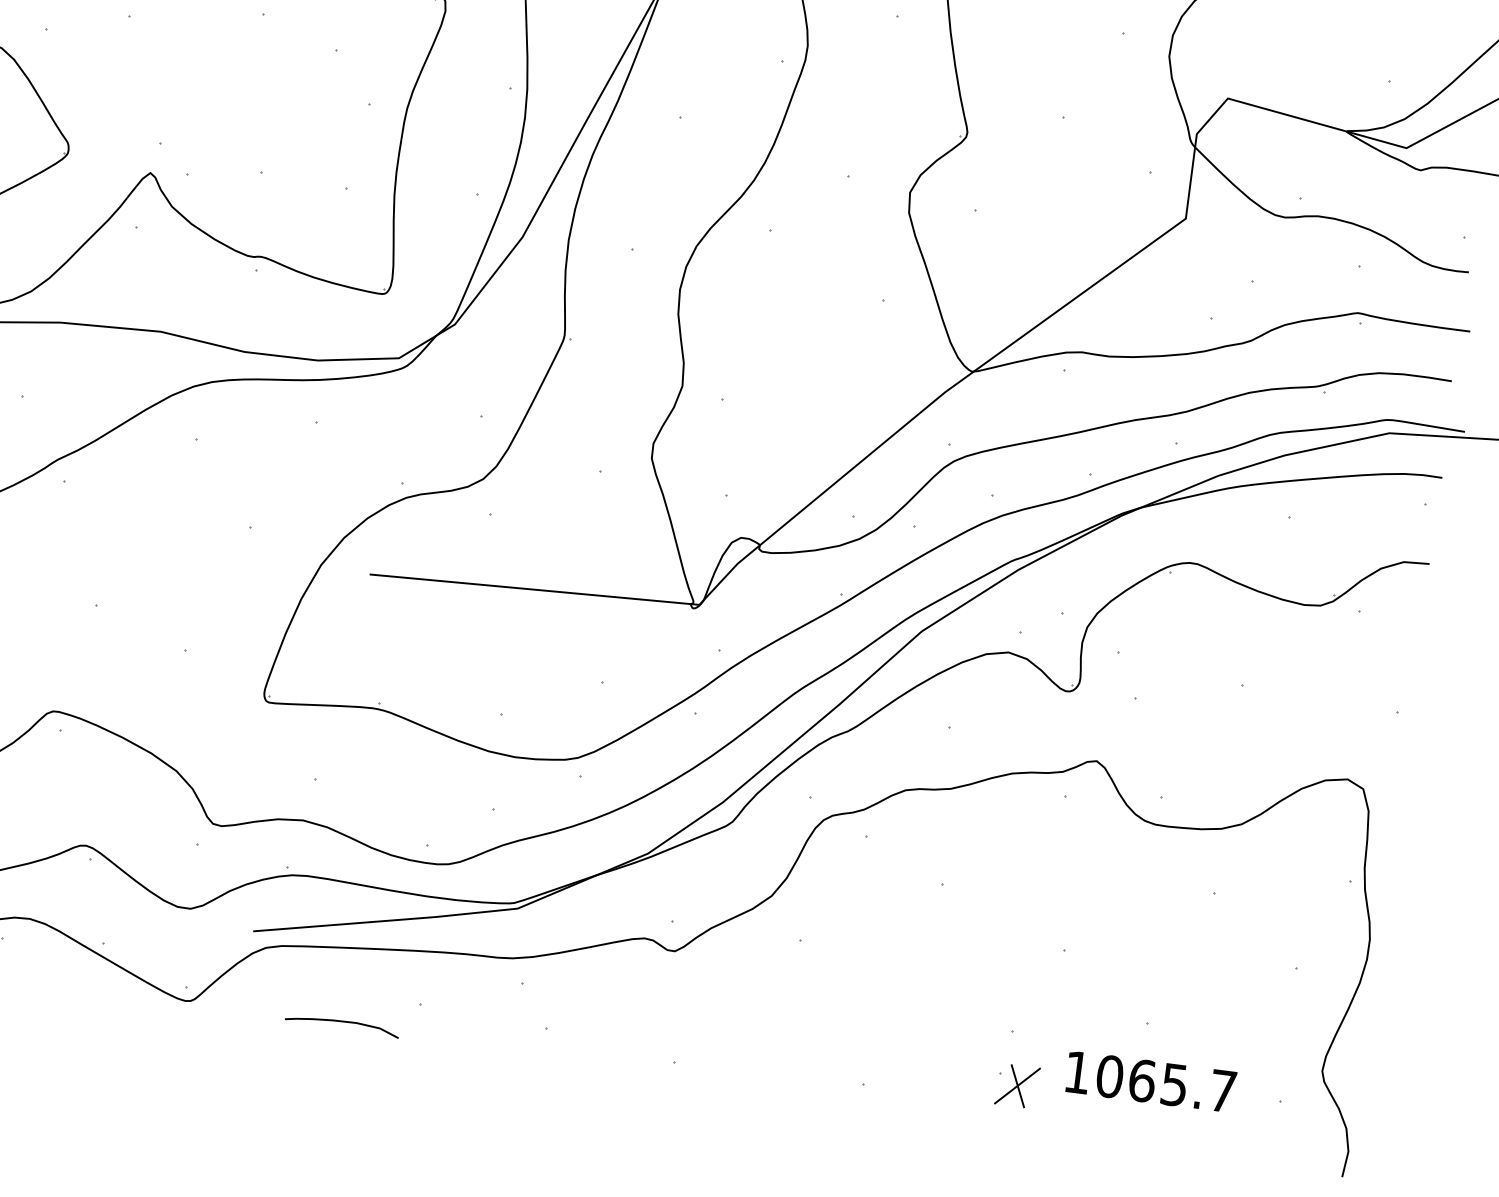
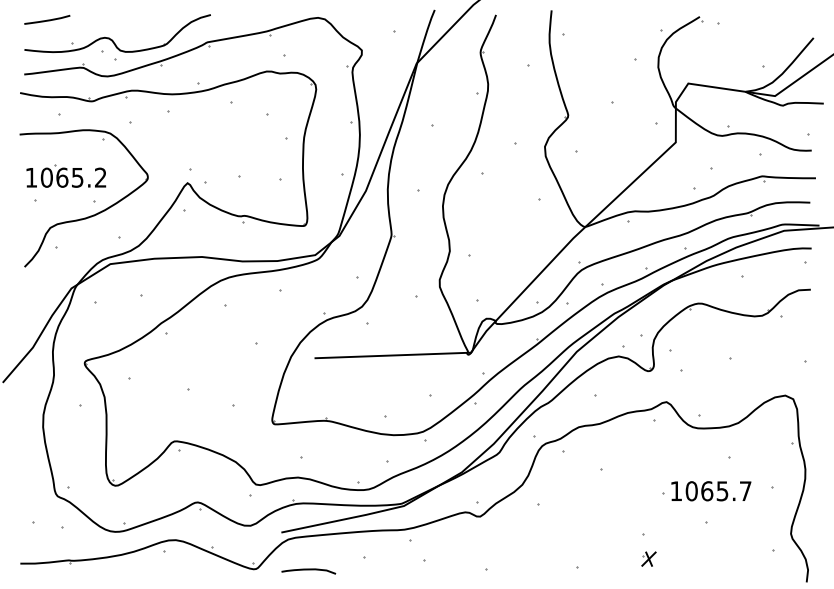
curve: (341, 1023) -> (308, 570), moved
text: (1151, 1082) -> (711, 491), moved
part: (1016, 1084) -> (648, 558), size x0.7

